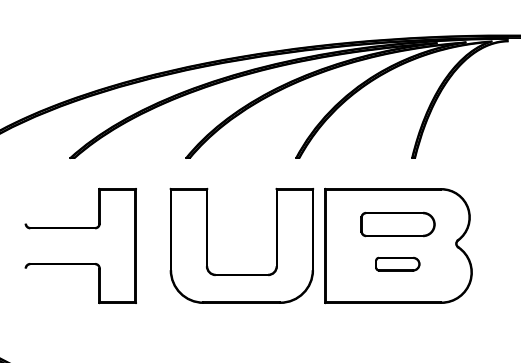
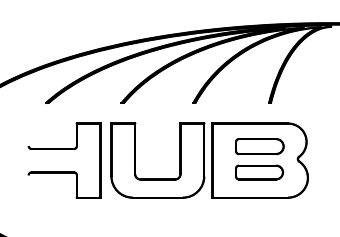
part: (80, 228) -> (64, 149), moved
part: (397, 264) -> (259, 172), size x1.67

